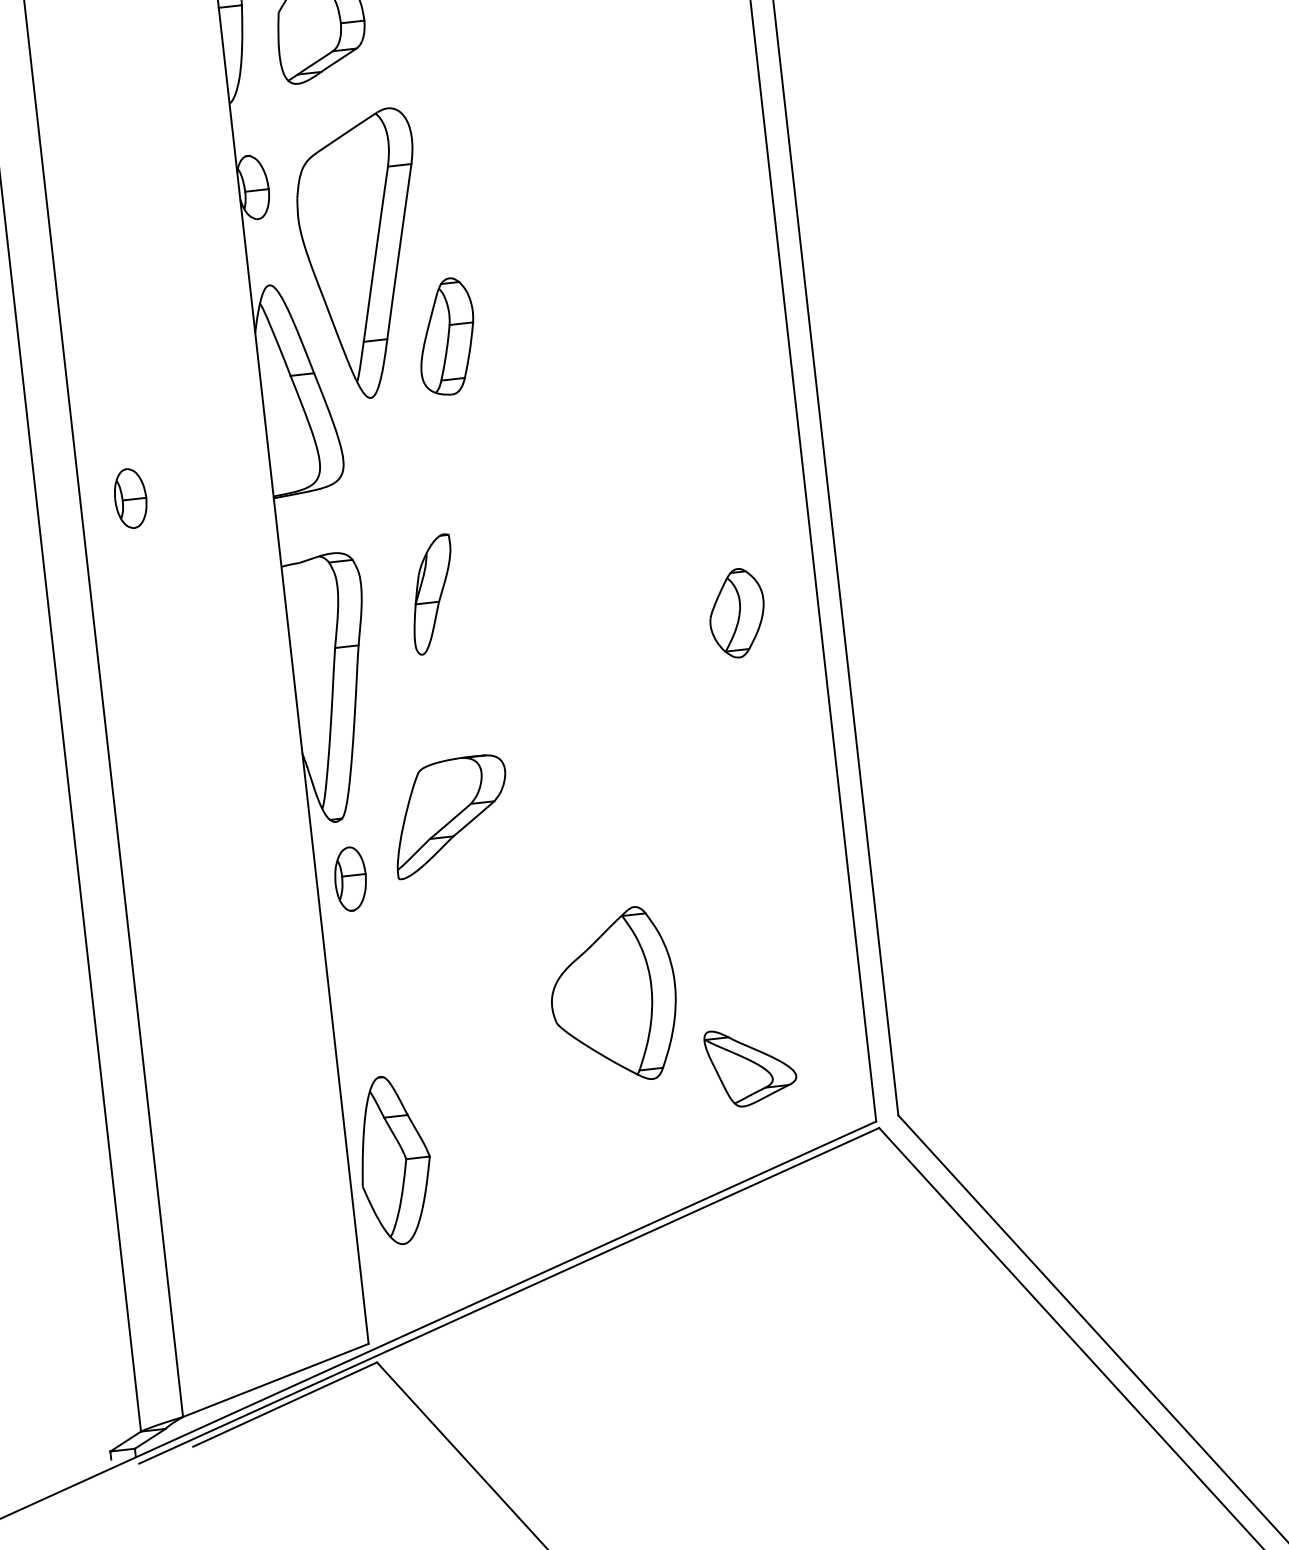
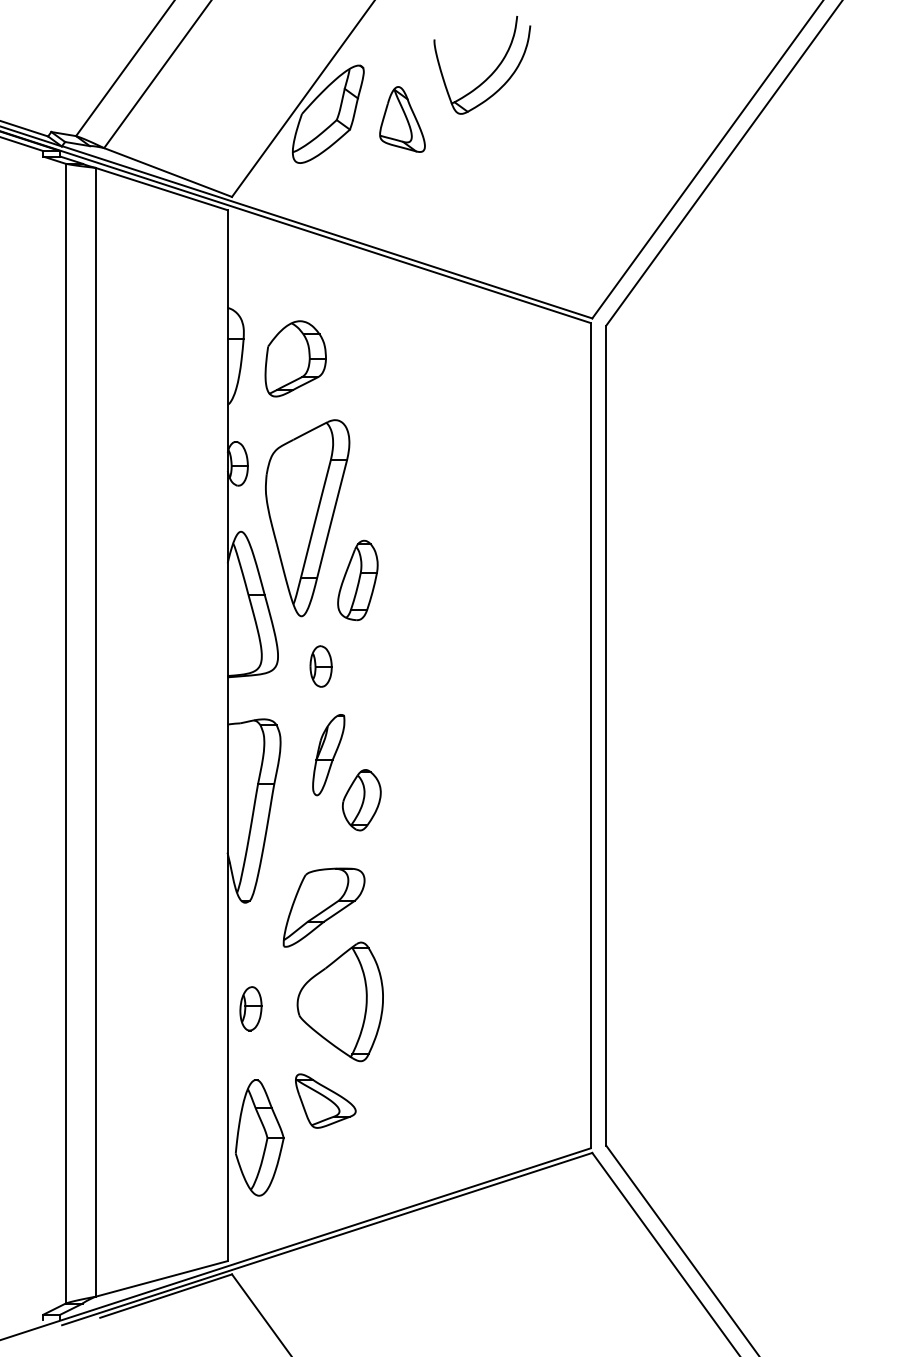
part: (129, 498) -> (320, 666), moved
part: (736, 613) -> (361, 800), moved
part: (349, 878) -> (250, 1008), moved
part: (612, 995) -> (339, 1001), moved
part: (750, 1065) -> (325, 1100), moved

